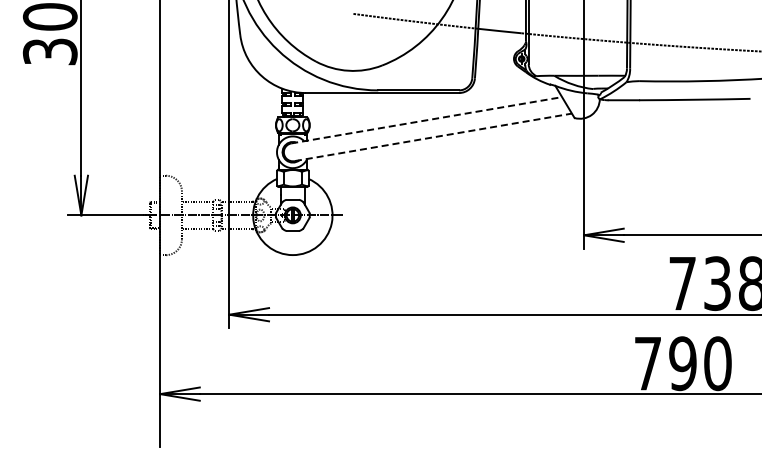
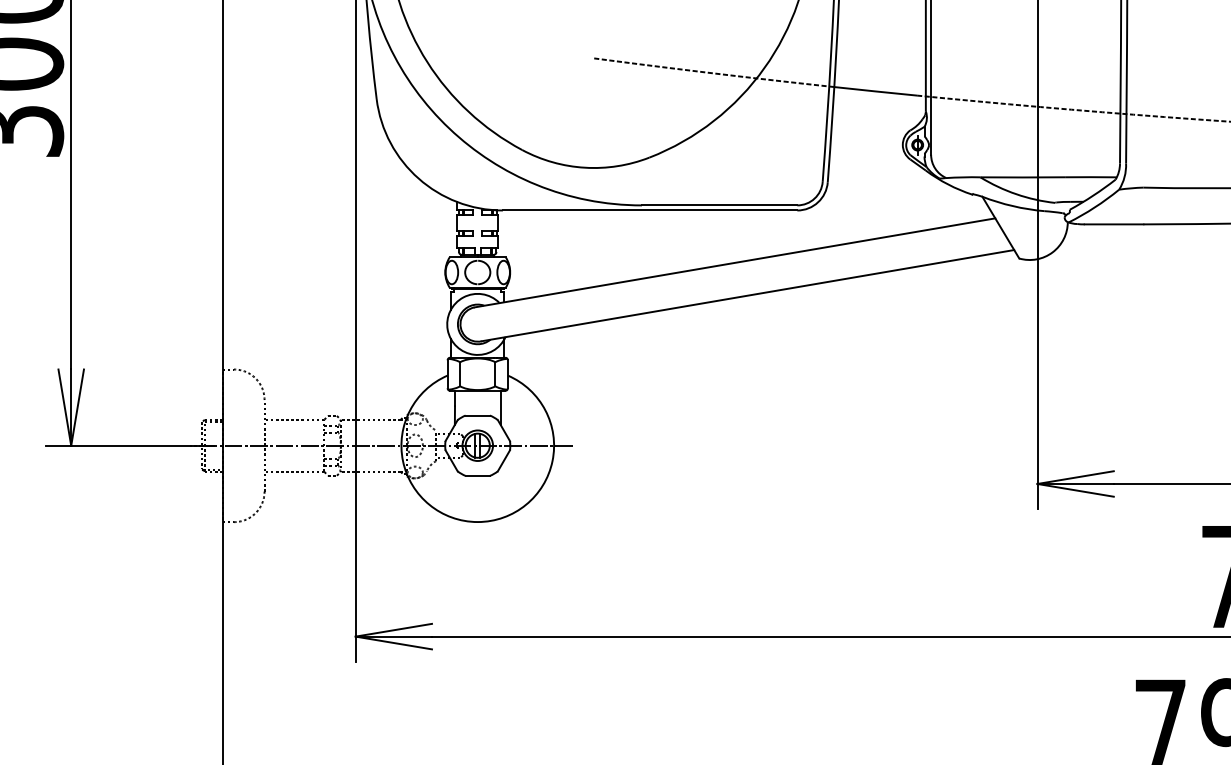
line: (427, 120) -> (736, 263), dashed -> solid
line: (433, 137) -> (748, 295), dashed -> solid

